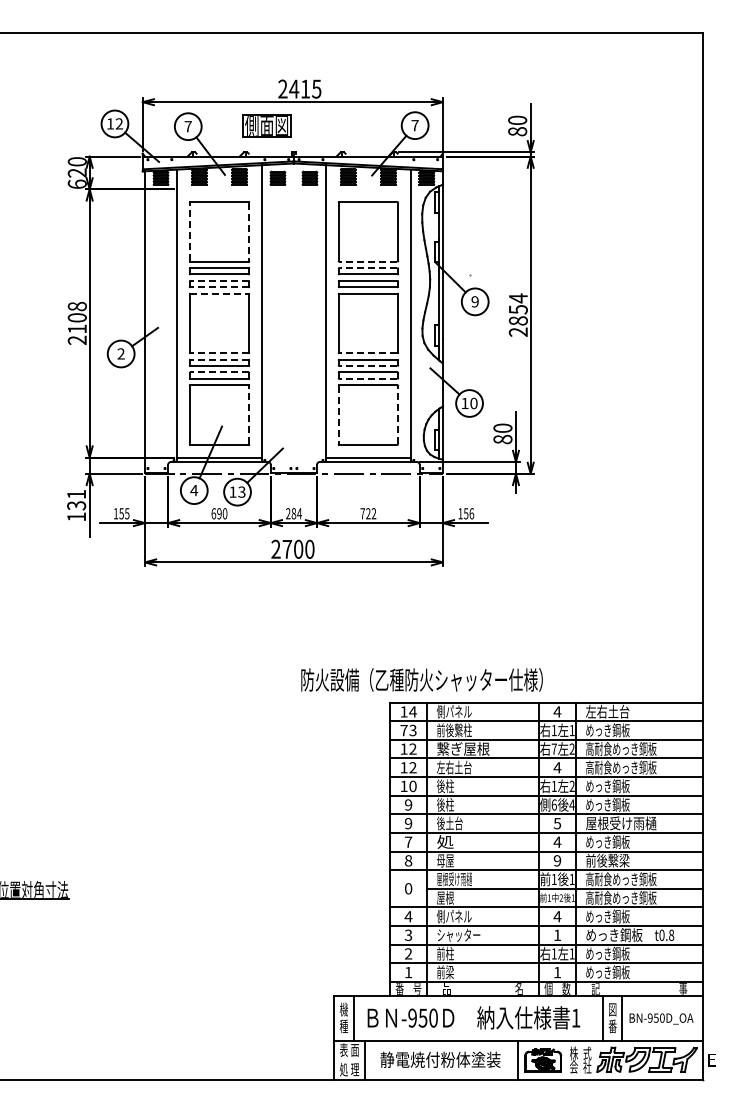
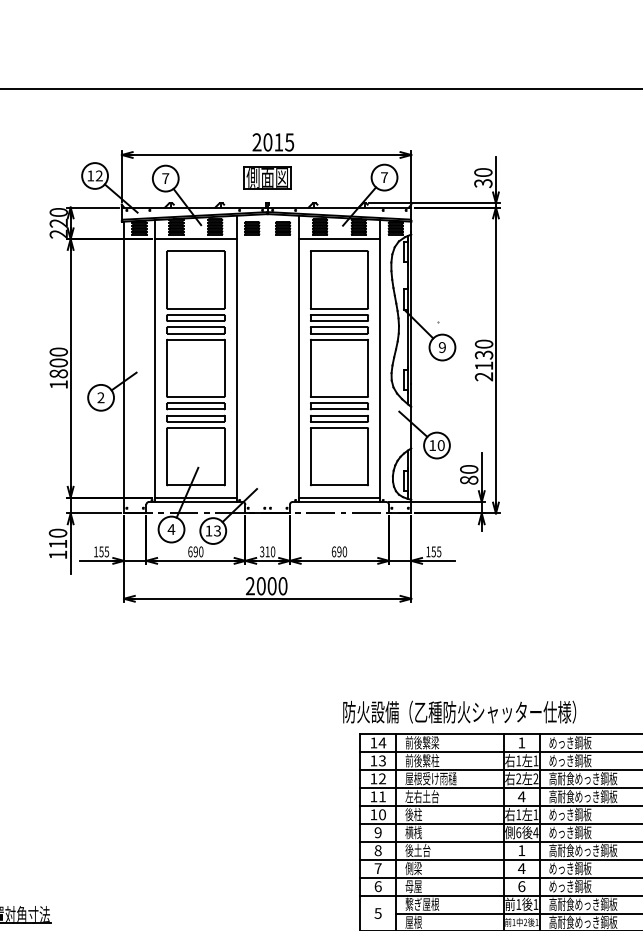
text: (294, 88) -> (268, 141), 2415 -> 2015
part: (266, 125) -> (267, 177), moved
text: (517, 131) -> (483, 183), 80 -> 30
text: (76, 183) -> (57, 233), 620 -> 220
line: (219, 189) -> (195, 239), added
line: (367, 189) -> (338, 239), added
line: (189, 231) -> (166, 279), dashed -> solid
line: (249, 232) -> (224, 280), dashed -> solid
line: (367, 261) -> (338, 308), dashed -> solid
line: (367, 268) -> (338, 315), dashed -> solid
line: (218, 280) -> (194, 326), dashed -> solid
line: (218, 287) -> (194, 333), dashed -> solid
line: (219, 293) -> (195, 339), dashed -> solid
text: (517, 309) -> (483, 354), 2854 -> 2130
text: (76, 323) -> (57, 368), 2108 -> 1800
line: (218, 353) -> (194, 397), dashed -> solid
line: (367, 353) -> (338, 397), dashed -> solid
line: (218, 359) -> (194, 403), dashed -> solid
line: (367, 366) -> (338, 409), dashed -> solid
line: (218, 372) -> (194, 415), dashed -> solid
line: (367, 378) -> (338, 421), dashed -> solid
line: (249, 414) -> (224, 456), dashed -> solid
line: (398, 414) -> (368, 456), dashed -> solid
line: (338, 415) -> (310, 457), dashed -> solid
text: (76, 499) -> (57, 538), 131 -> 110
text: (293, 513) -> (267, 551), 284 -> 310
text: (368, 513) -> (339, 551), 722 -> 690
text: (471, 513) -> (438, 551), 156 -> 155
text: (286, 548) -> (260, 585), 2700 -> 2000
text: (421, 679) -> (459, 711), moved
text: (453, 711) -> (421, 742), 側パネル -> 前後繋梁
text: (557, 711) -> (521, 742), 4 -> 1
text: (607, 711) -> (570, 742), 左右土台 -> めっき鋼板
text: (403, 730) -> (373, 760), 73 -> 13
text: (463, 748) -> (431, 778), 繋ぎ屋根 -> 屋根受け雨樋
text: (553, 748) -> (517, 778), 7 -> 2
text: (412, 767) -> (381, 796), 12 -> 11
text: (571, 785) -> (535, 813), 2 -> 1
text: (444, 804) -> (412, 832), 後柱 -> 横桟
text: (408, 823) -> (378, 850), 9 -> 8
text: (557, 823) -> (521, 850), 5 -> 1
text: (621, 823) -> (583, 850), 屋根受け雨樋 -> 高耐食めっき鋼板
text: (444, 841) -> (412, 867), 処 -> 側梁
text: (408, 860) -> (378, 886), 8 -> 6
text: (557, 860) -> (521, 886), 9 -> 6
text: (607, 860) -> (570, 886), 前後繋梁 -> めっき鋼板
text: (453, 879) -> (421, 904), 屋根受け雨樋 -> 繋ぎ屋根
text: (408, 888) -> (378, 913), 0 -> 5

